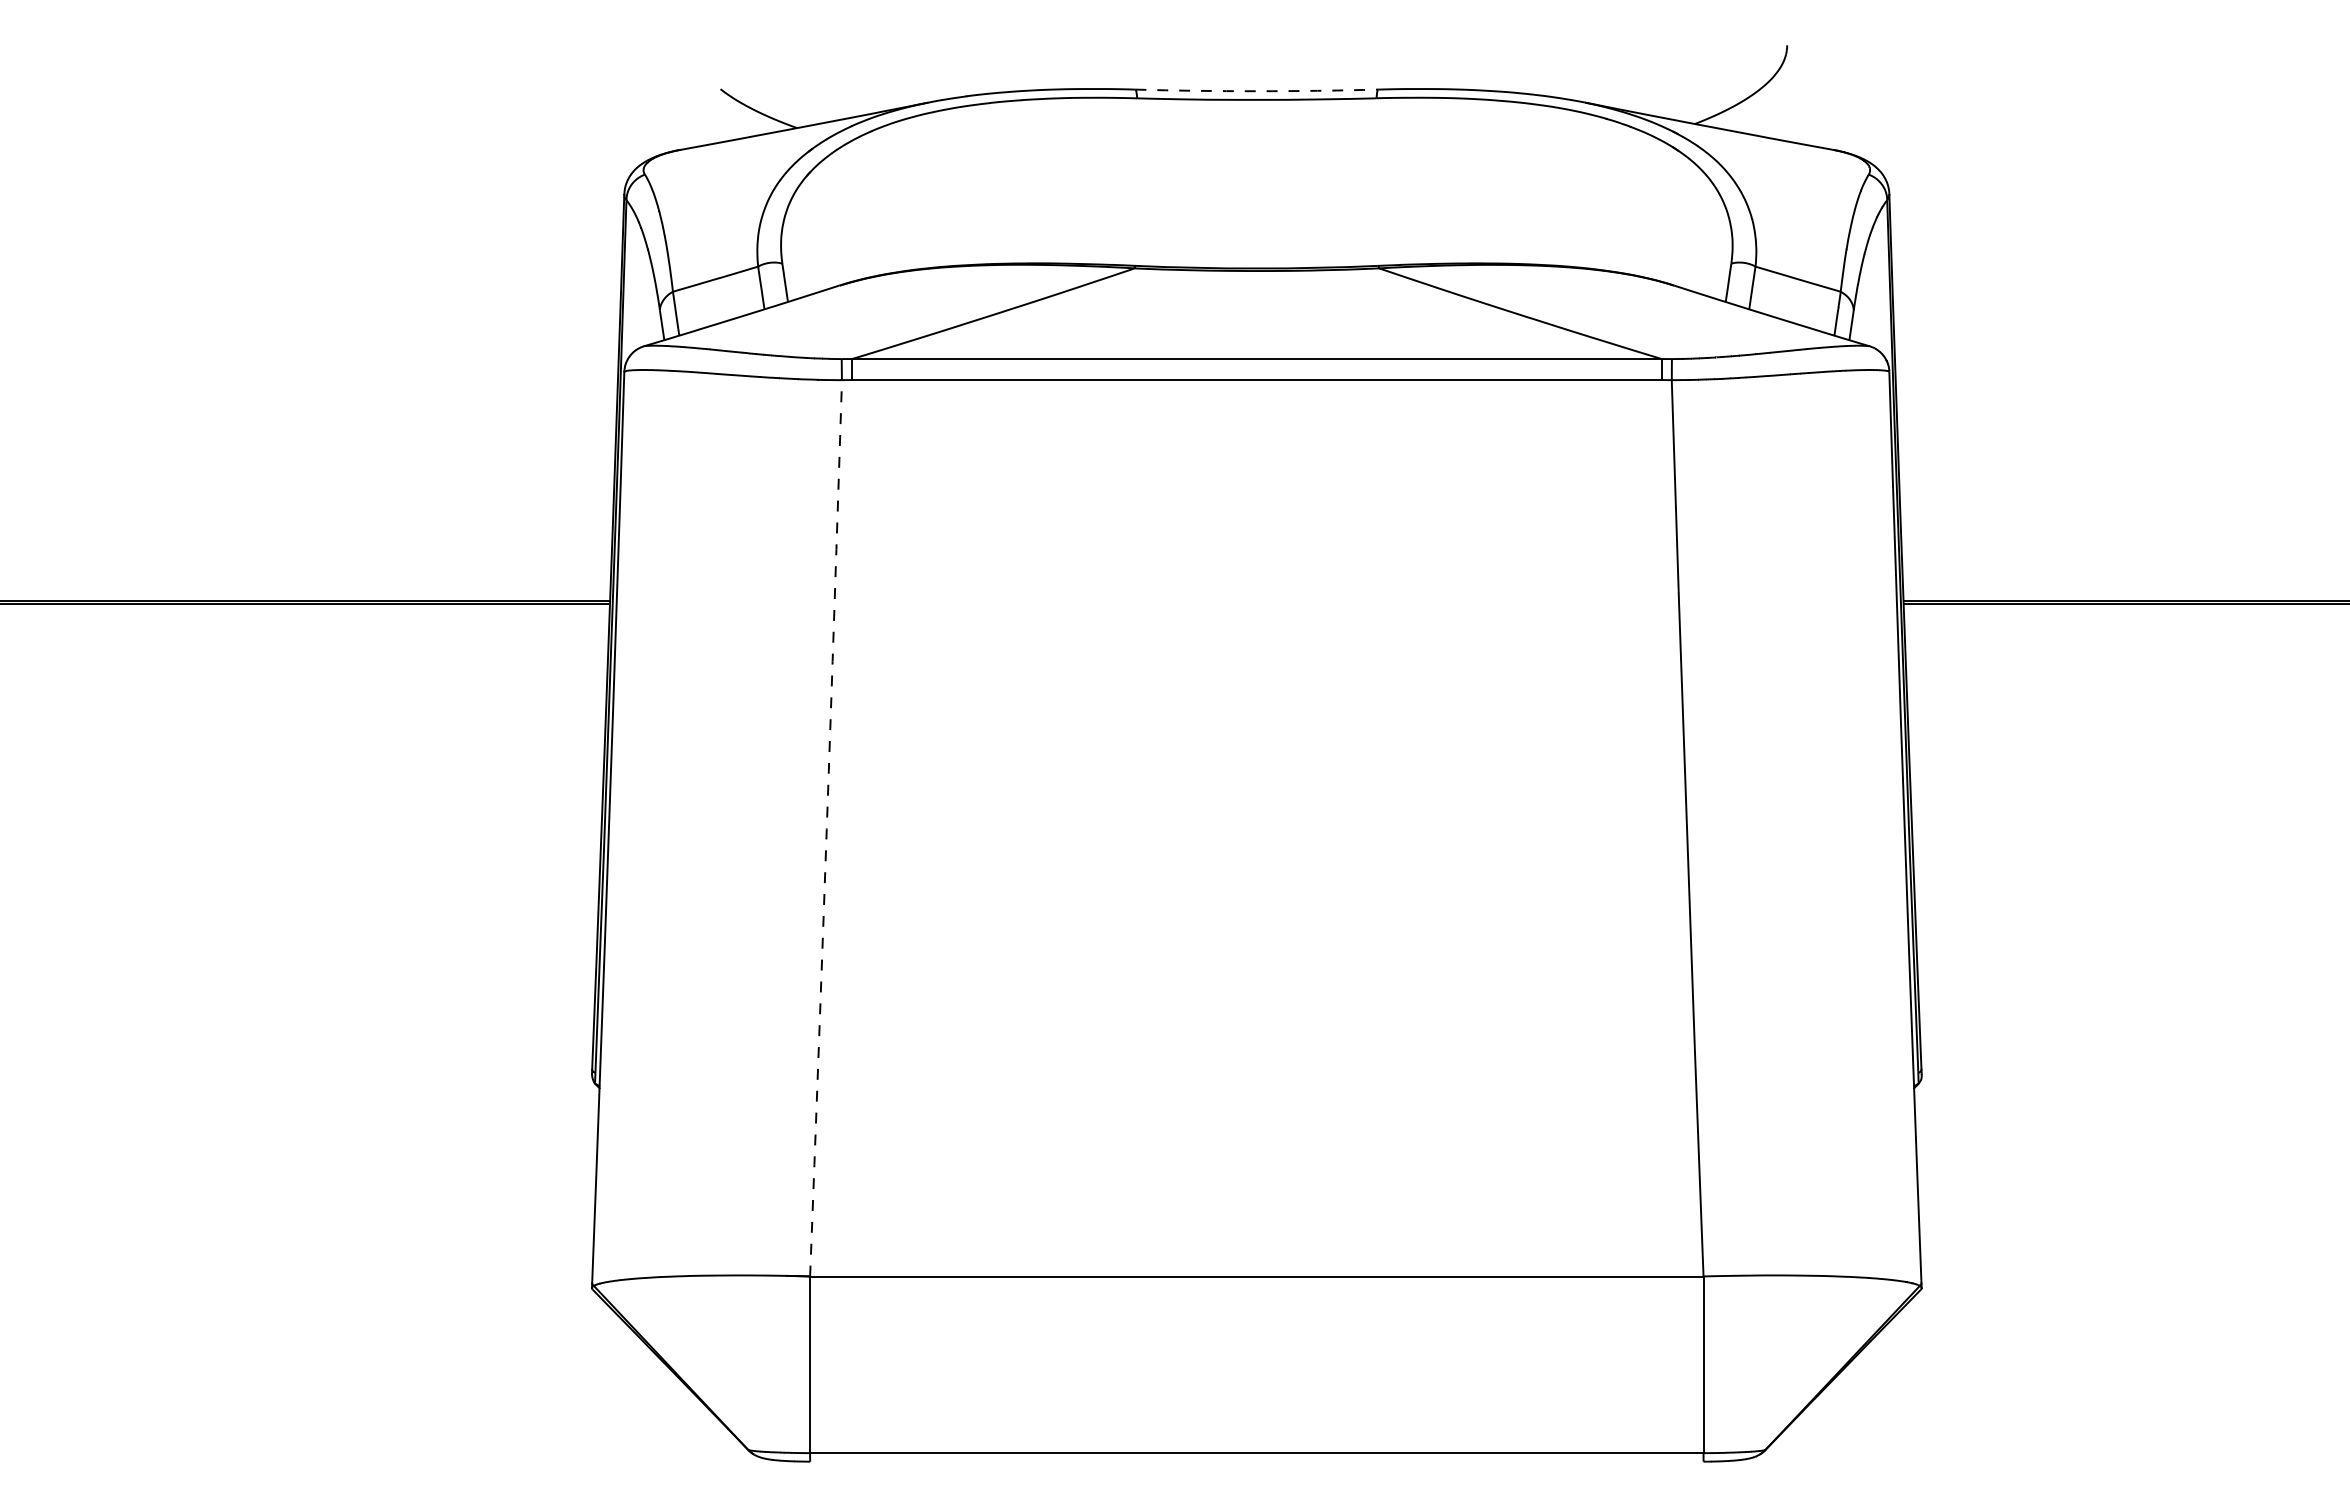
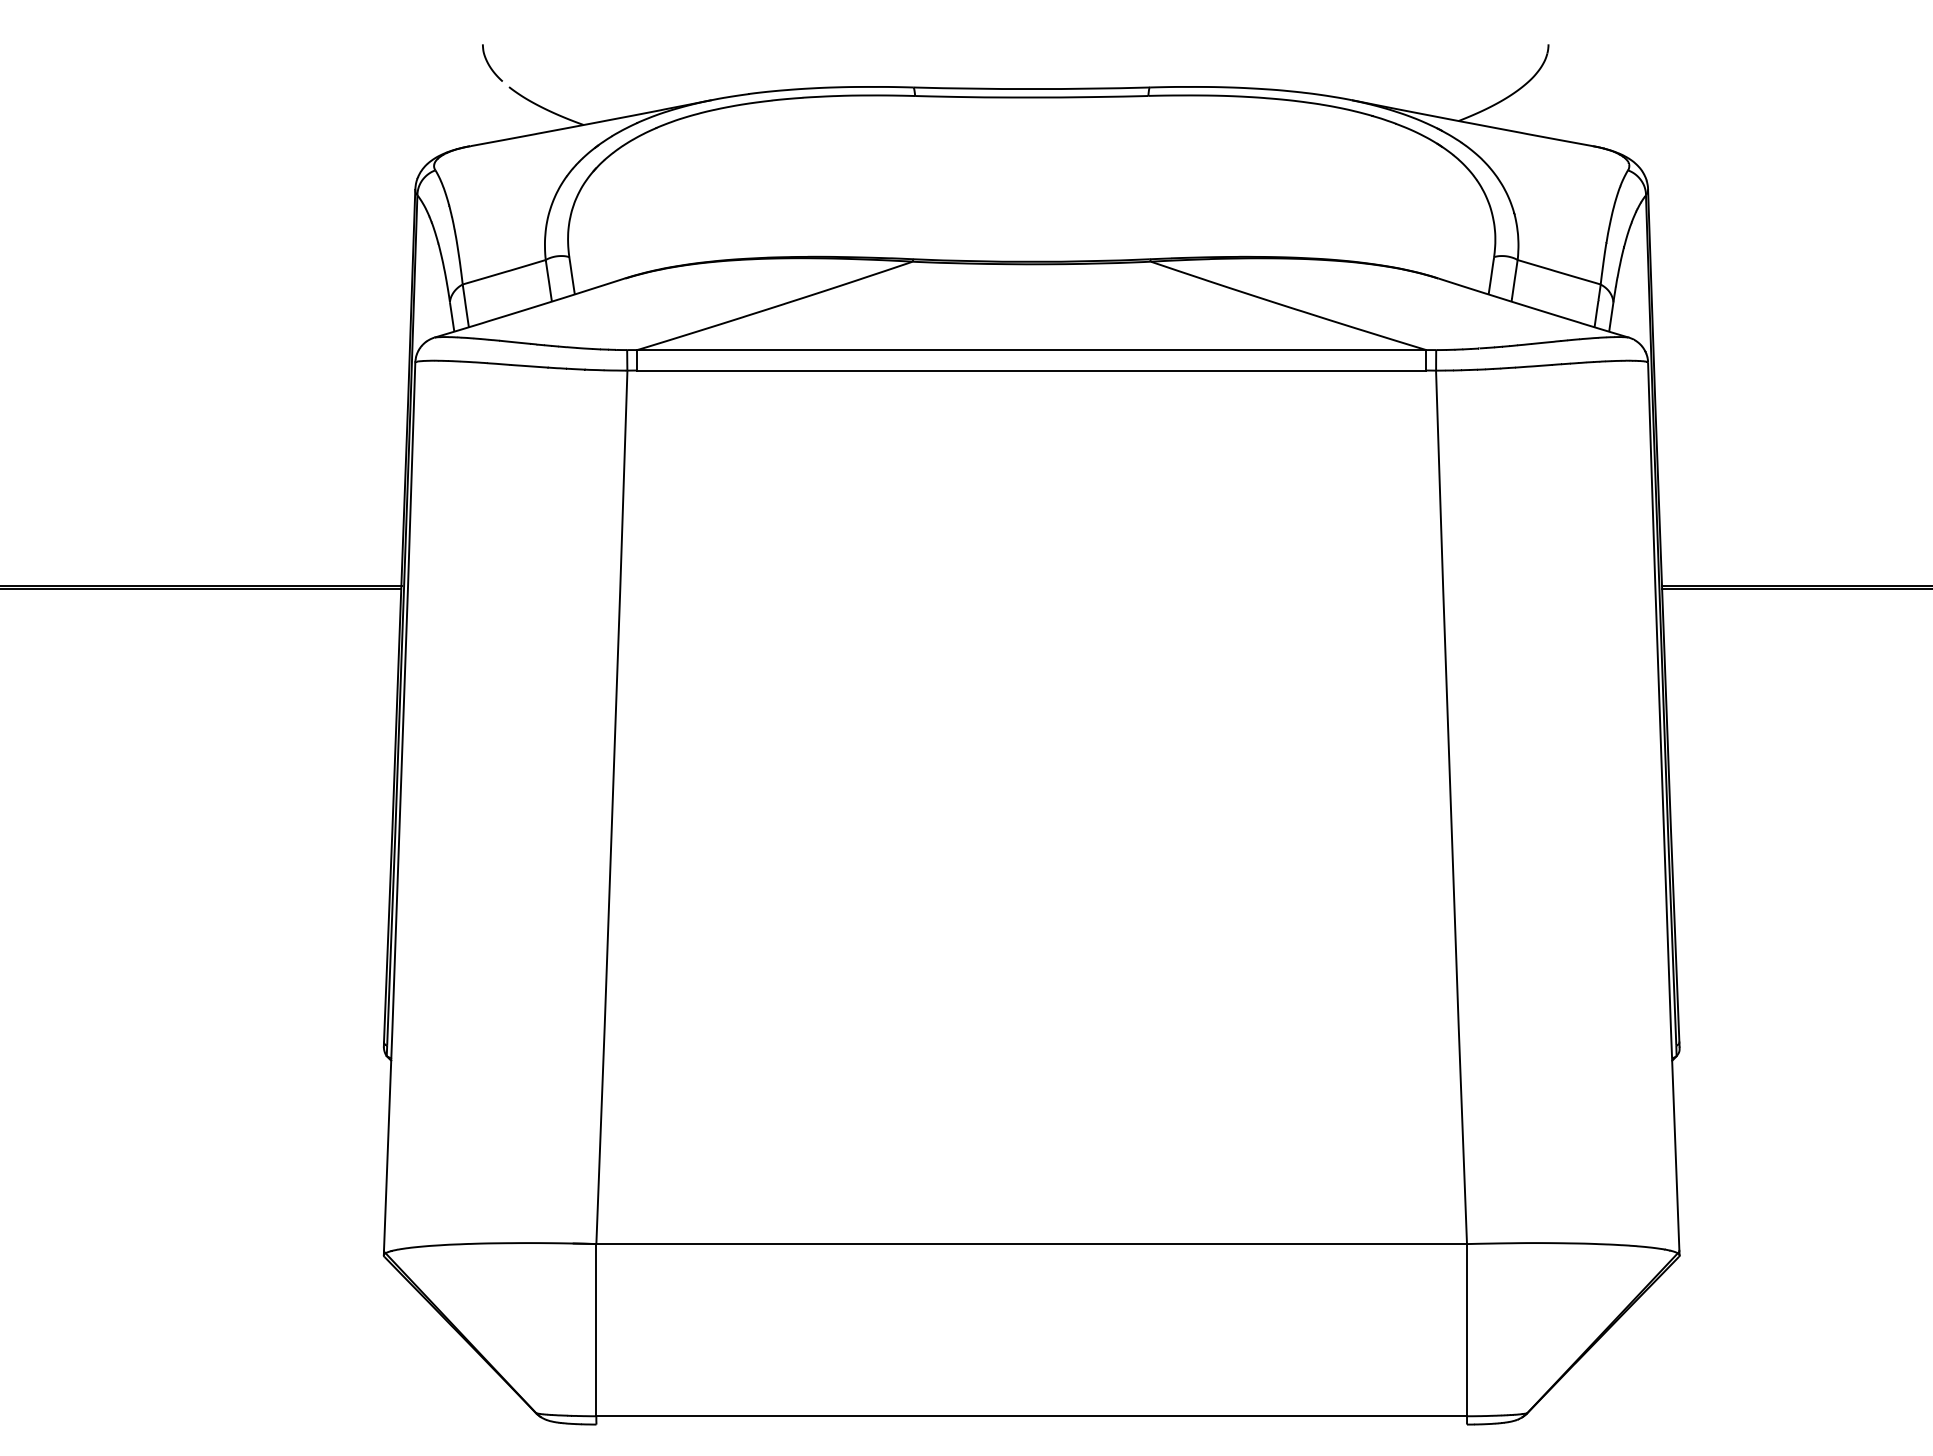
curve: (700, 65) -> (489, 64), added
line: (1256, 91) -> (1031, 89), dashed -> solid
line: (826, 828) -> (612, 807), dashed -> solid

